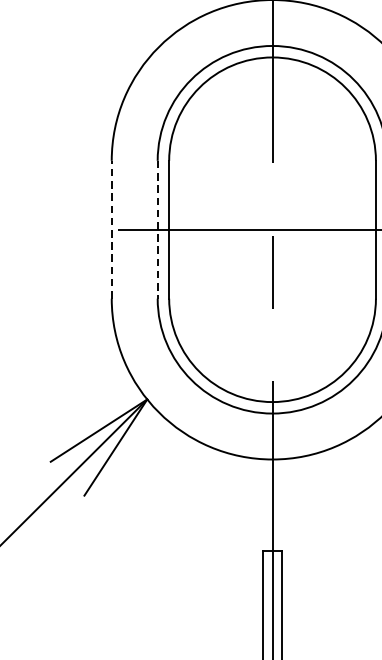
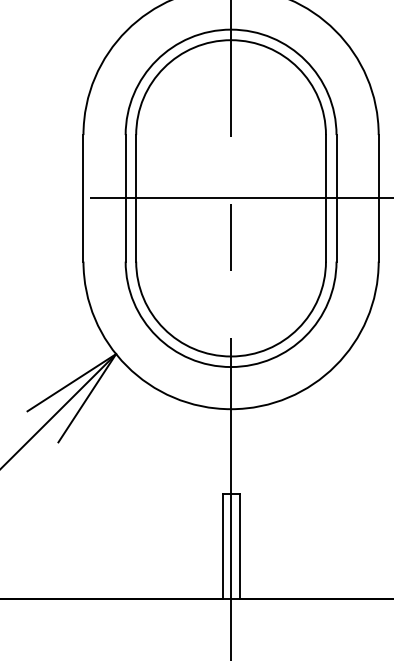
line: (111, 228) -> (83, 197), dashed -> solid
line: (157, 229) -> (125, 198), dashed -> solid

